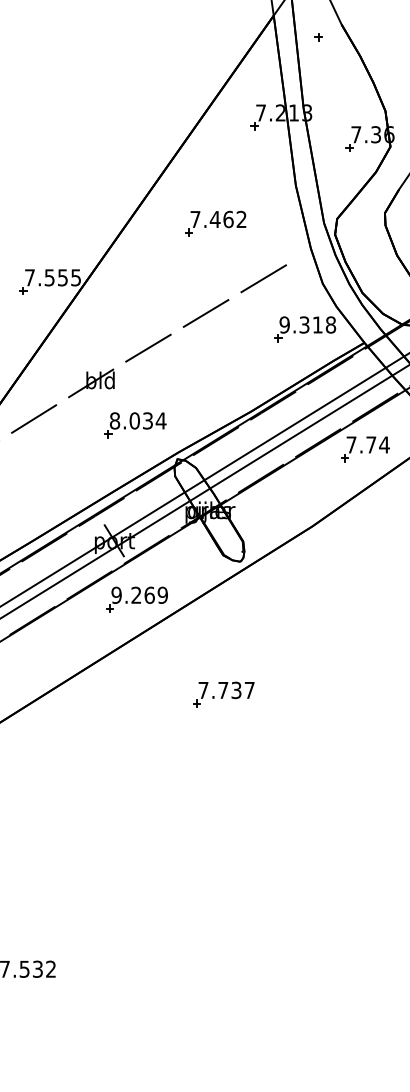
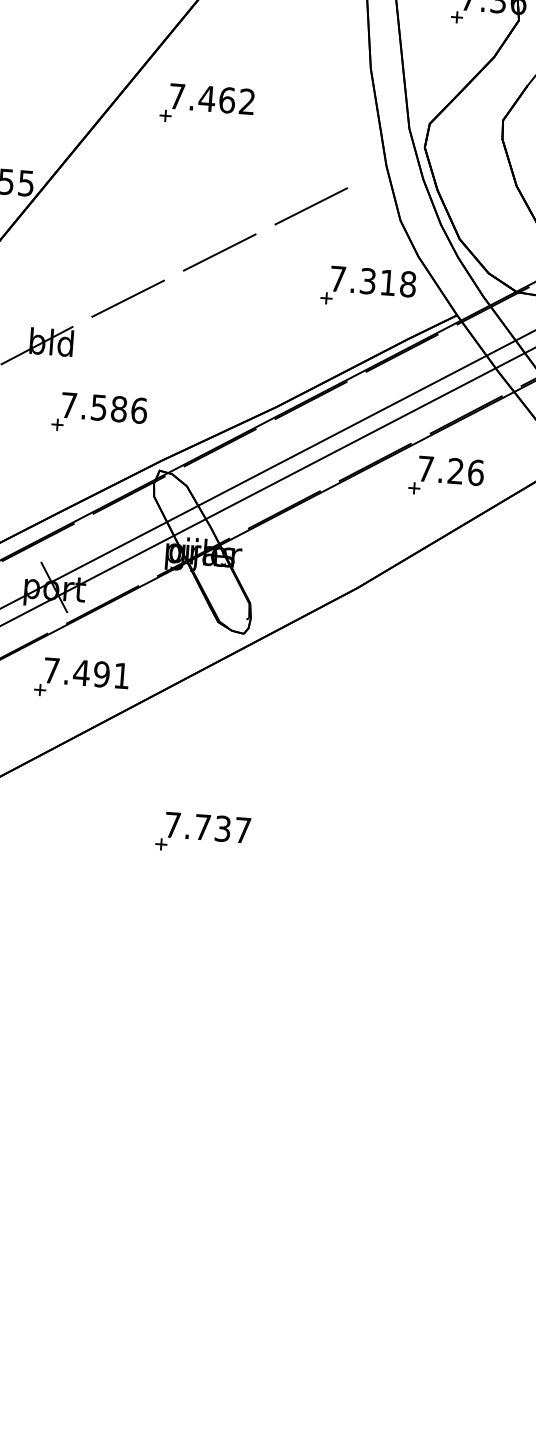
part: (215, 223) -> (207, 104), moved
text: (284, 324) -> (337, 278), 9.318 -> 7.318
text: (137, 420) -> (103, 407), 8.034 -> 7.586
text: (377, 444) -> (465, 471), 7.74 -> 7.26
text: (139, 594) -> (86, 672), 9.269 -> 7.491

